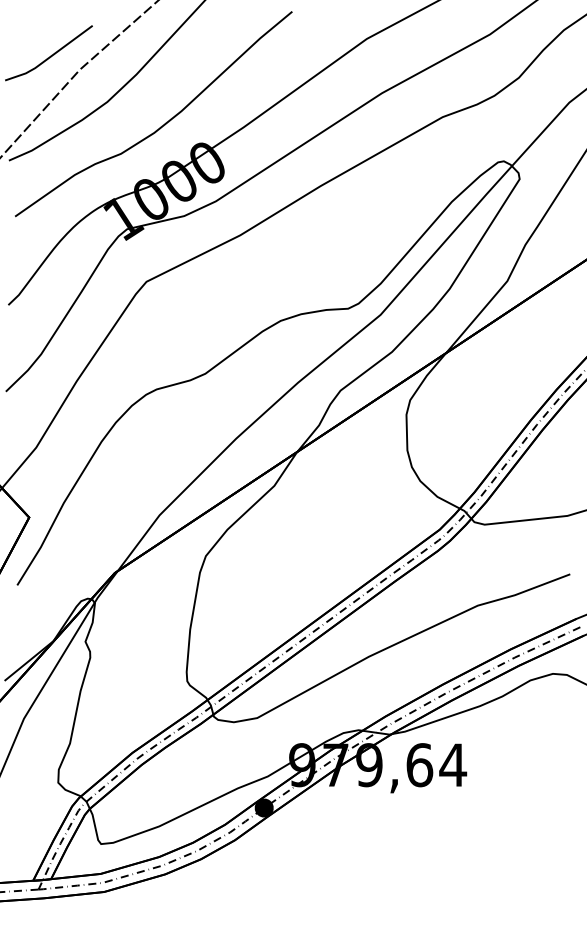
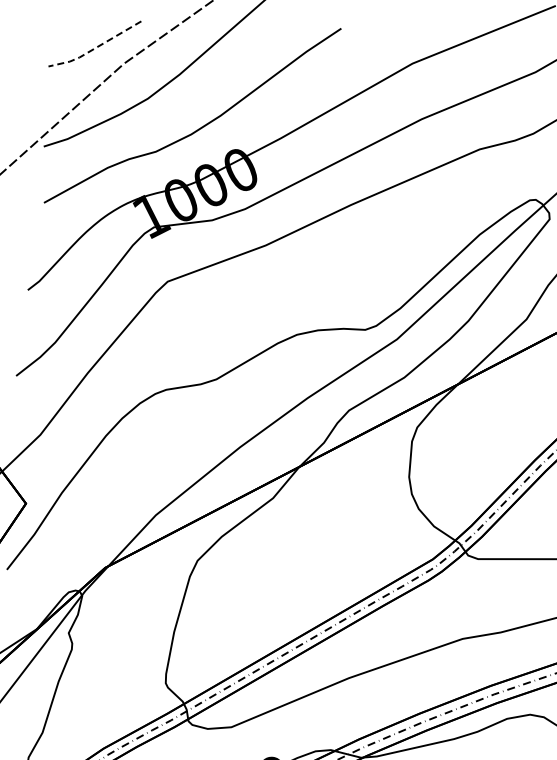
line: (49, 57) -> (95, 48), solid -> dashed

